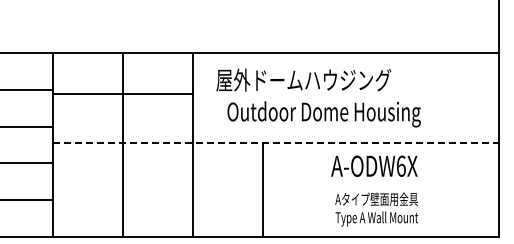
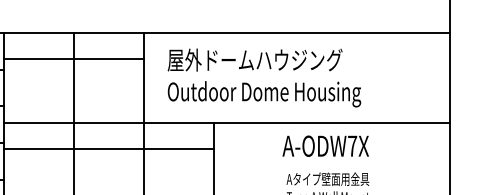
line: (122, 94) -> (73, 59), moved
text: (323, 114) -> (263, 94), moved
line: (275, 143) -> (226, 123), dashed -> solid
text: (400, 165) -> (351, 145), A-ODW6X -> A-ODW7X
line: (157, 169) -> (108, 149), added

